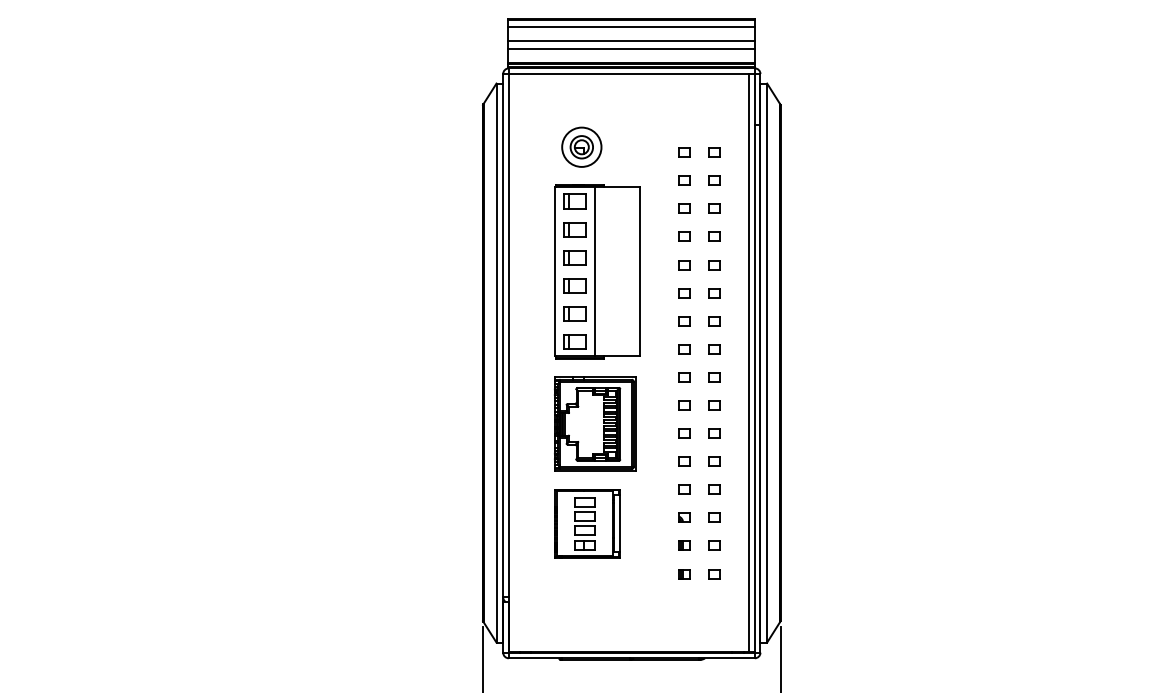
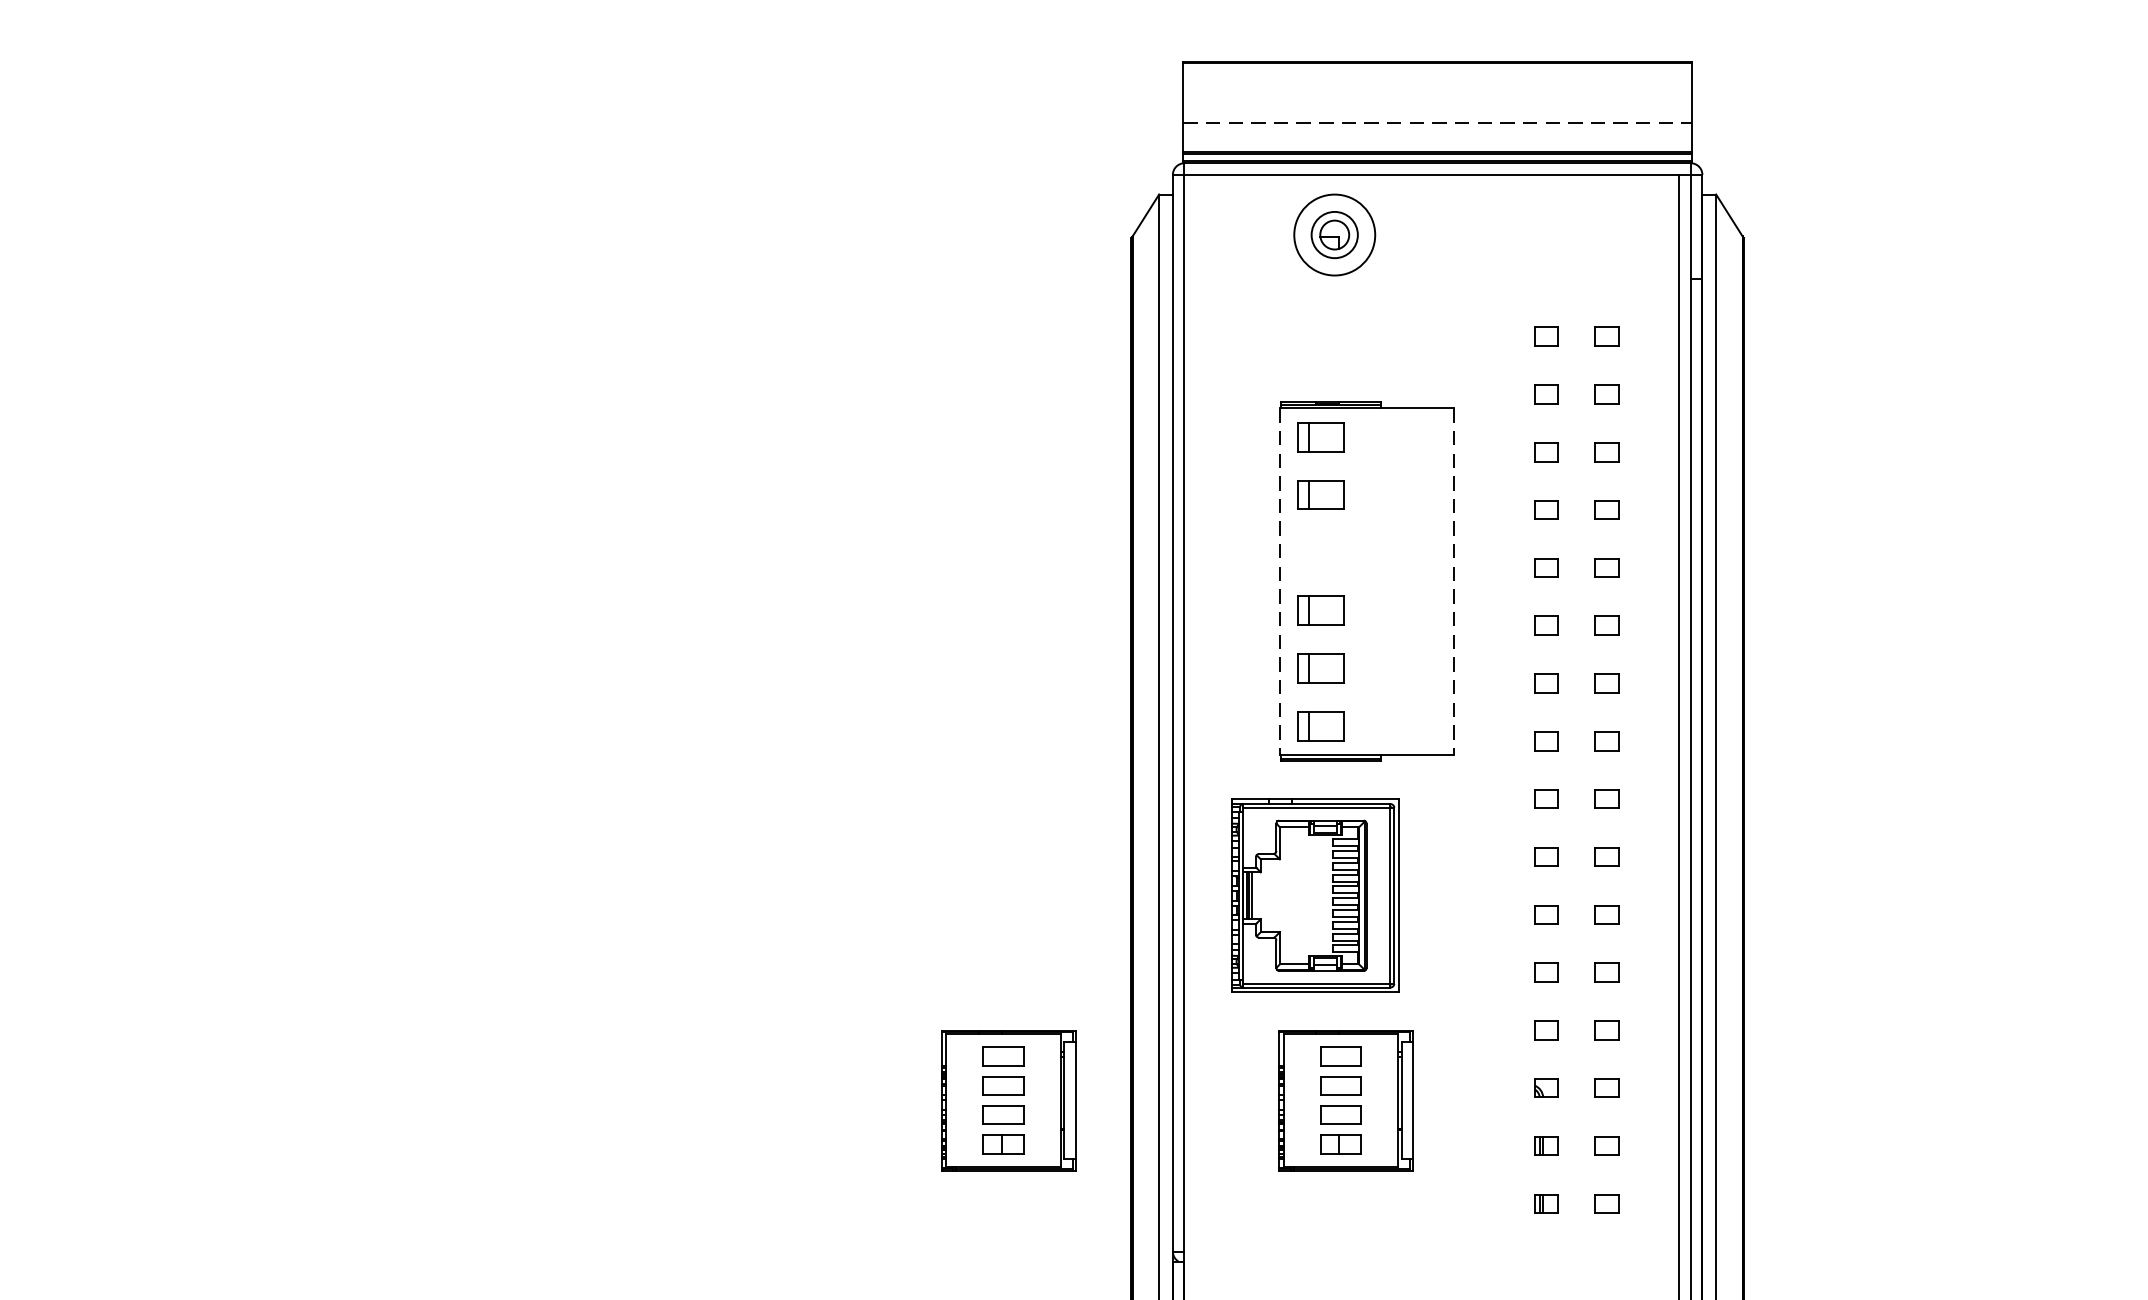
line: (631, 27) -> (1436, 79), removed
line: (631, 41) -> (1436, 107), removed
line: (631, 48) -> (1436, 122), solid -> dashed
part: (581, 146) -> (1334, 233), moved
part: (574, 257) -> (1319, 552), removed
line: (594, 271) -> (1360, 581), removed
line: (555, 272) -> (1280, 583), solid -> dashed
line: (639, 272) -> (1453, 583), solid -> dashed
part: (595, 423) -> (1315, 894), moved
part: (423, 523) -> (1008, 1099), added

